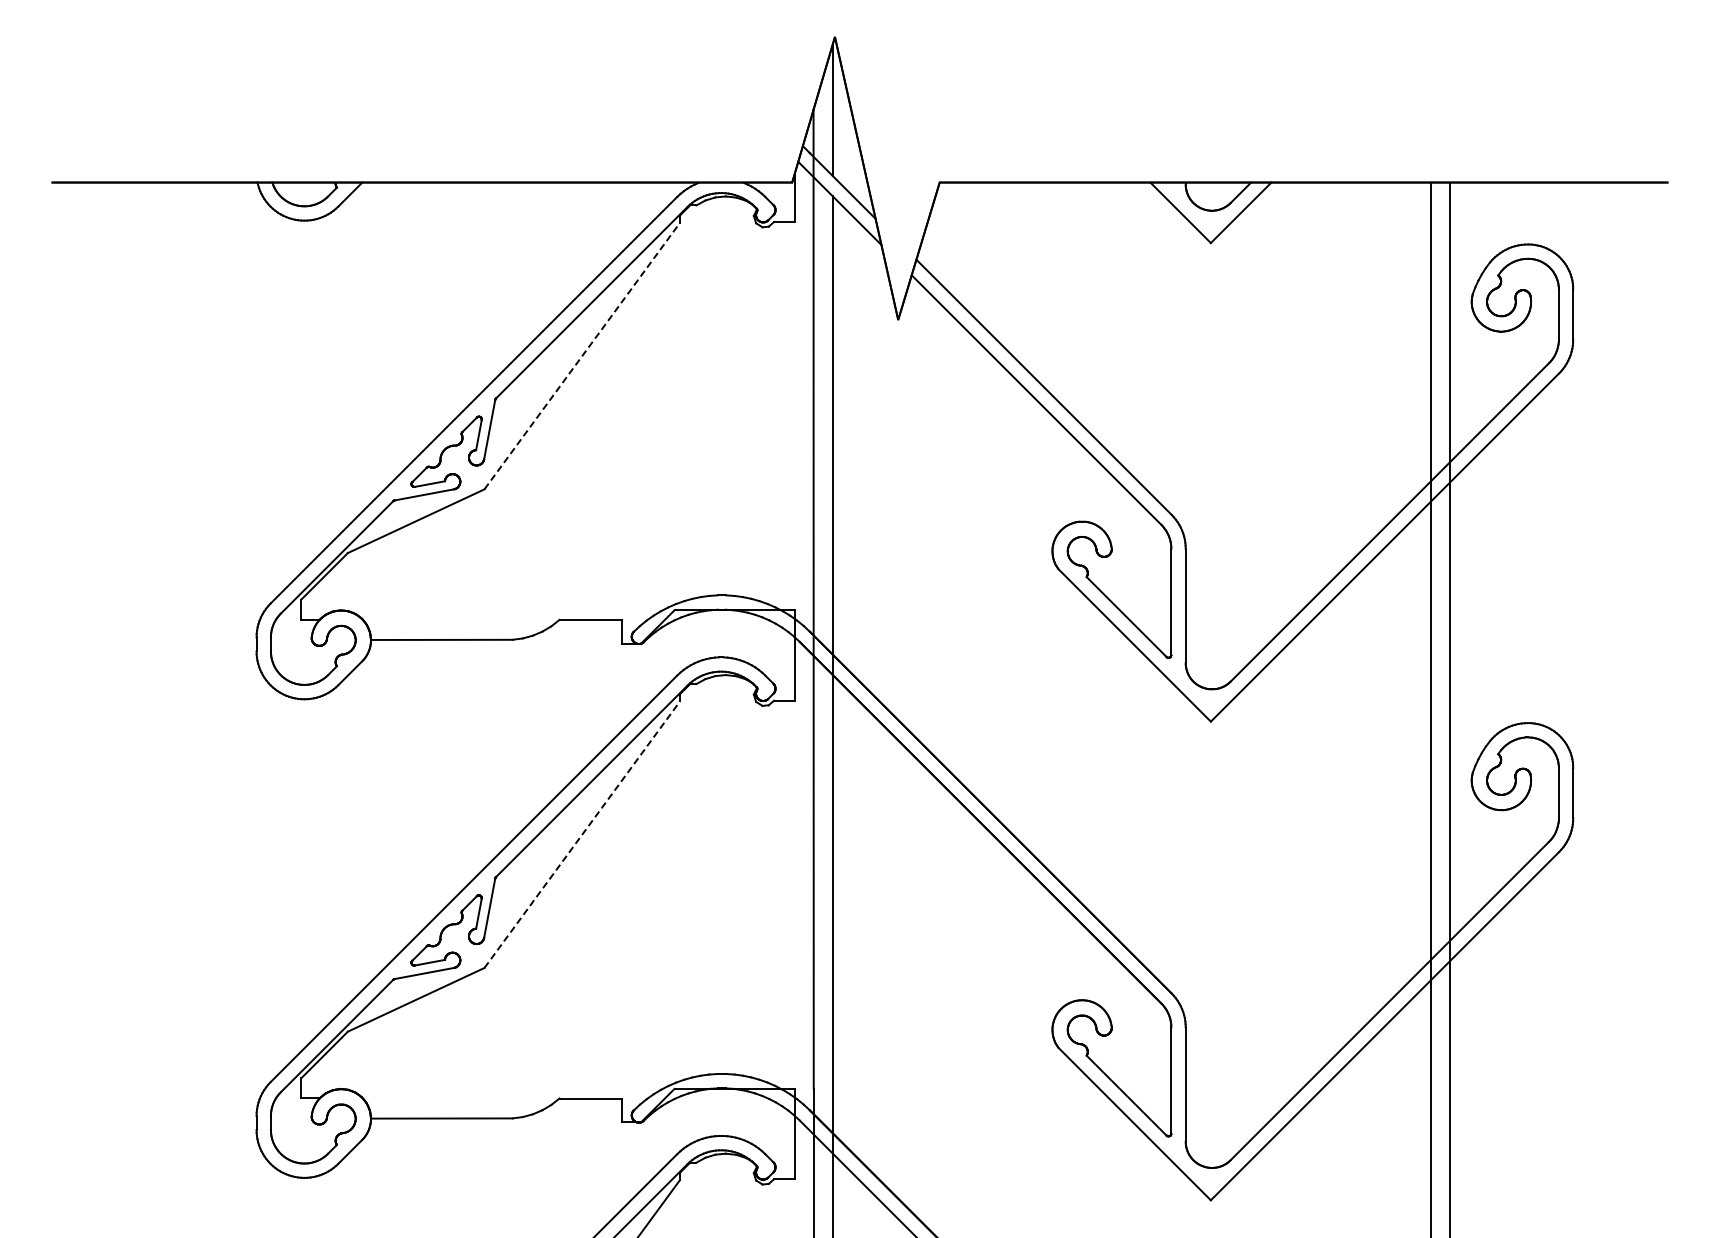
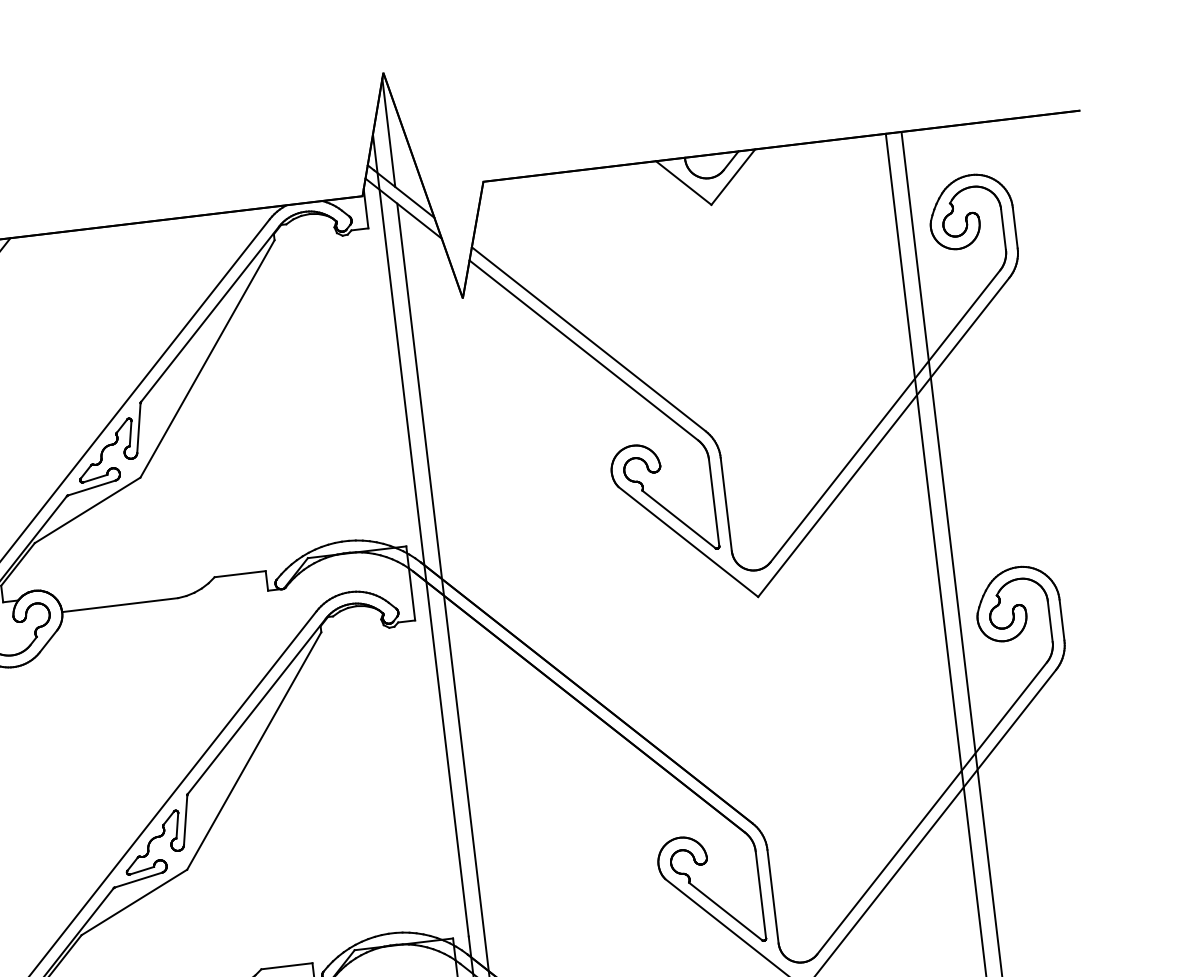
line: (582, 355) -> (207, 358), dashed -> solid
line: (582, 834) -> (254, 750), dashed -> solid

